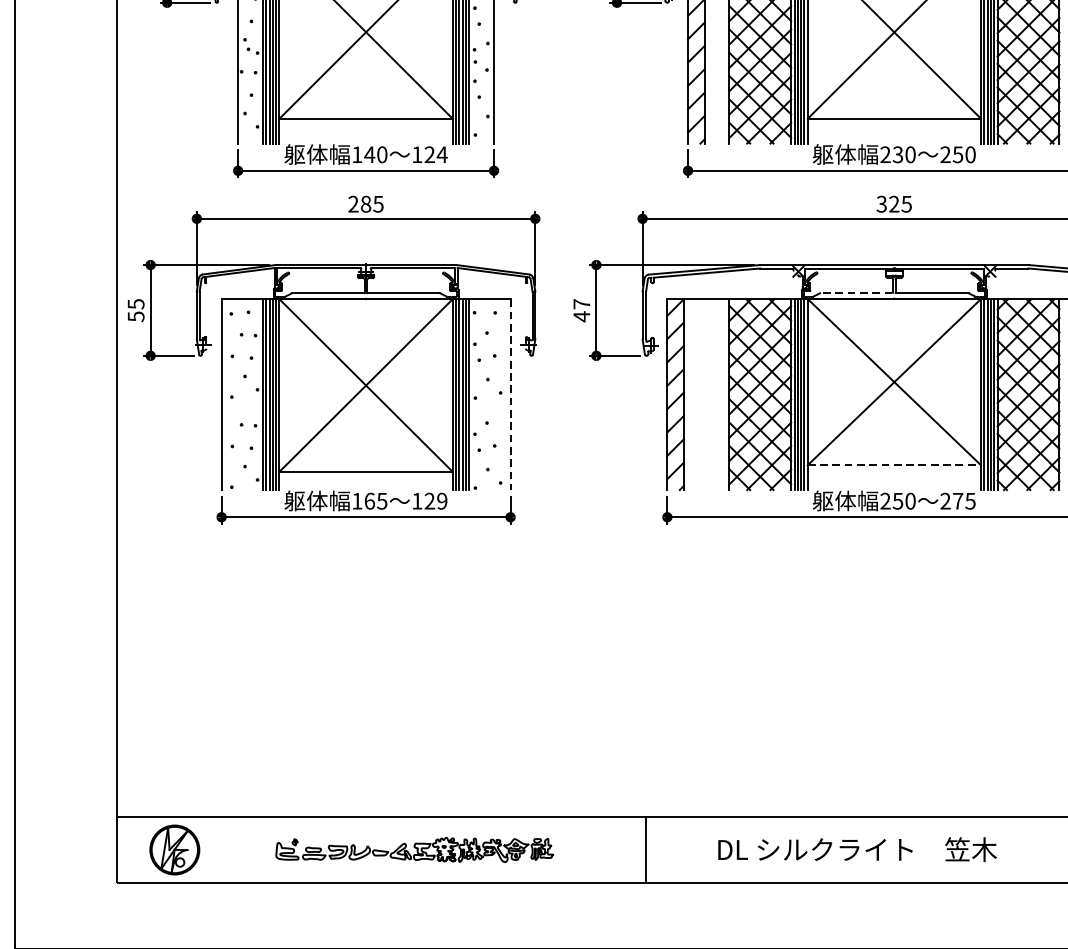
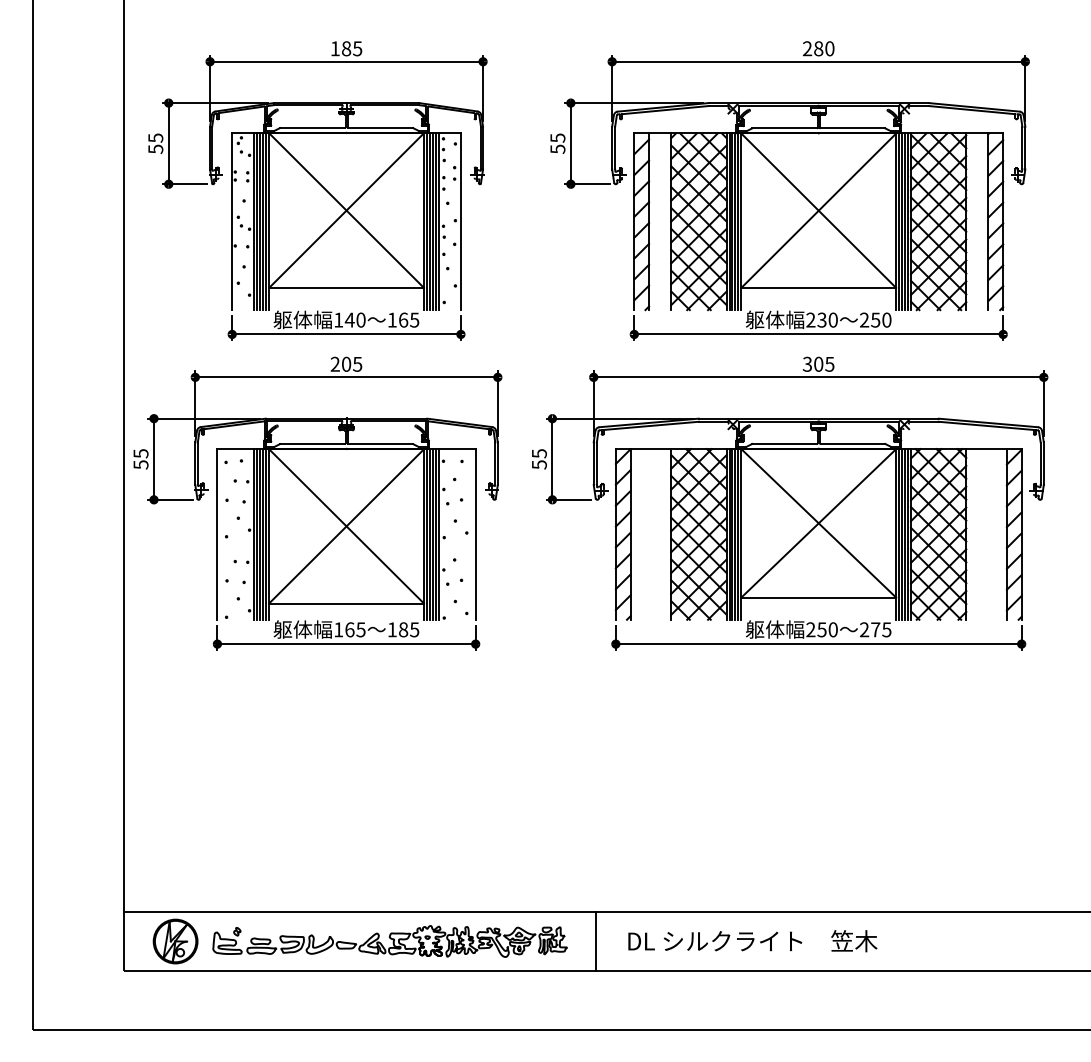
text: (436, 154) -> (409, 319), 124 -> 165
text: (894, 203) -> (818, 363), 325 -> 305
text: (366, 204) -> (346, 364), 285 -> 205
line: (856, 292) -> (784, 443), dashed -> solid
text: (581, 310) -> (539, 459), 47 -> 55
line: (510, 395) -> (475, 535), dashed -> solid
line: (895, 465) -> (819, 597), dashed -> solid
text: (436, 500) -> (409, 629), 129 -> 185
part: (414, 849) -> (389, 941), size x1.43
text: (857, 849) -> (752, 941), moved

